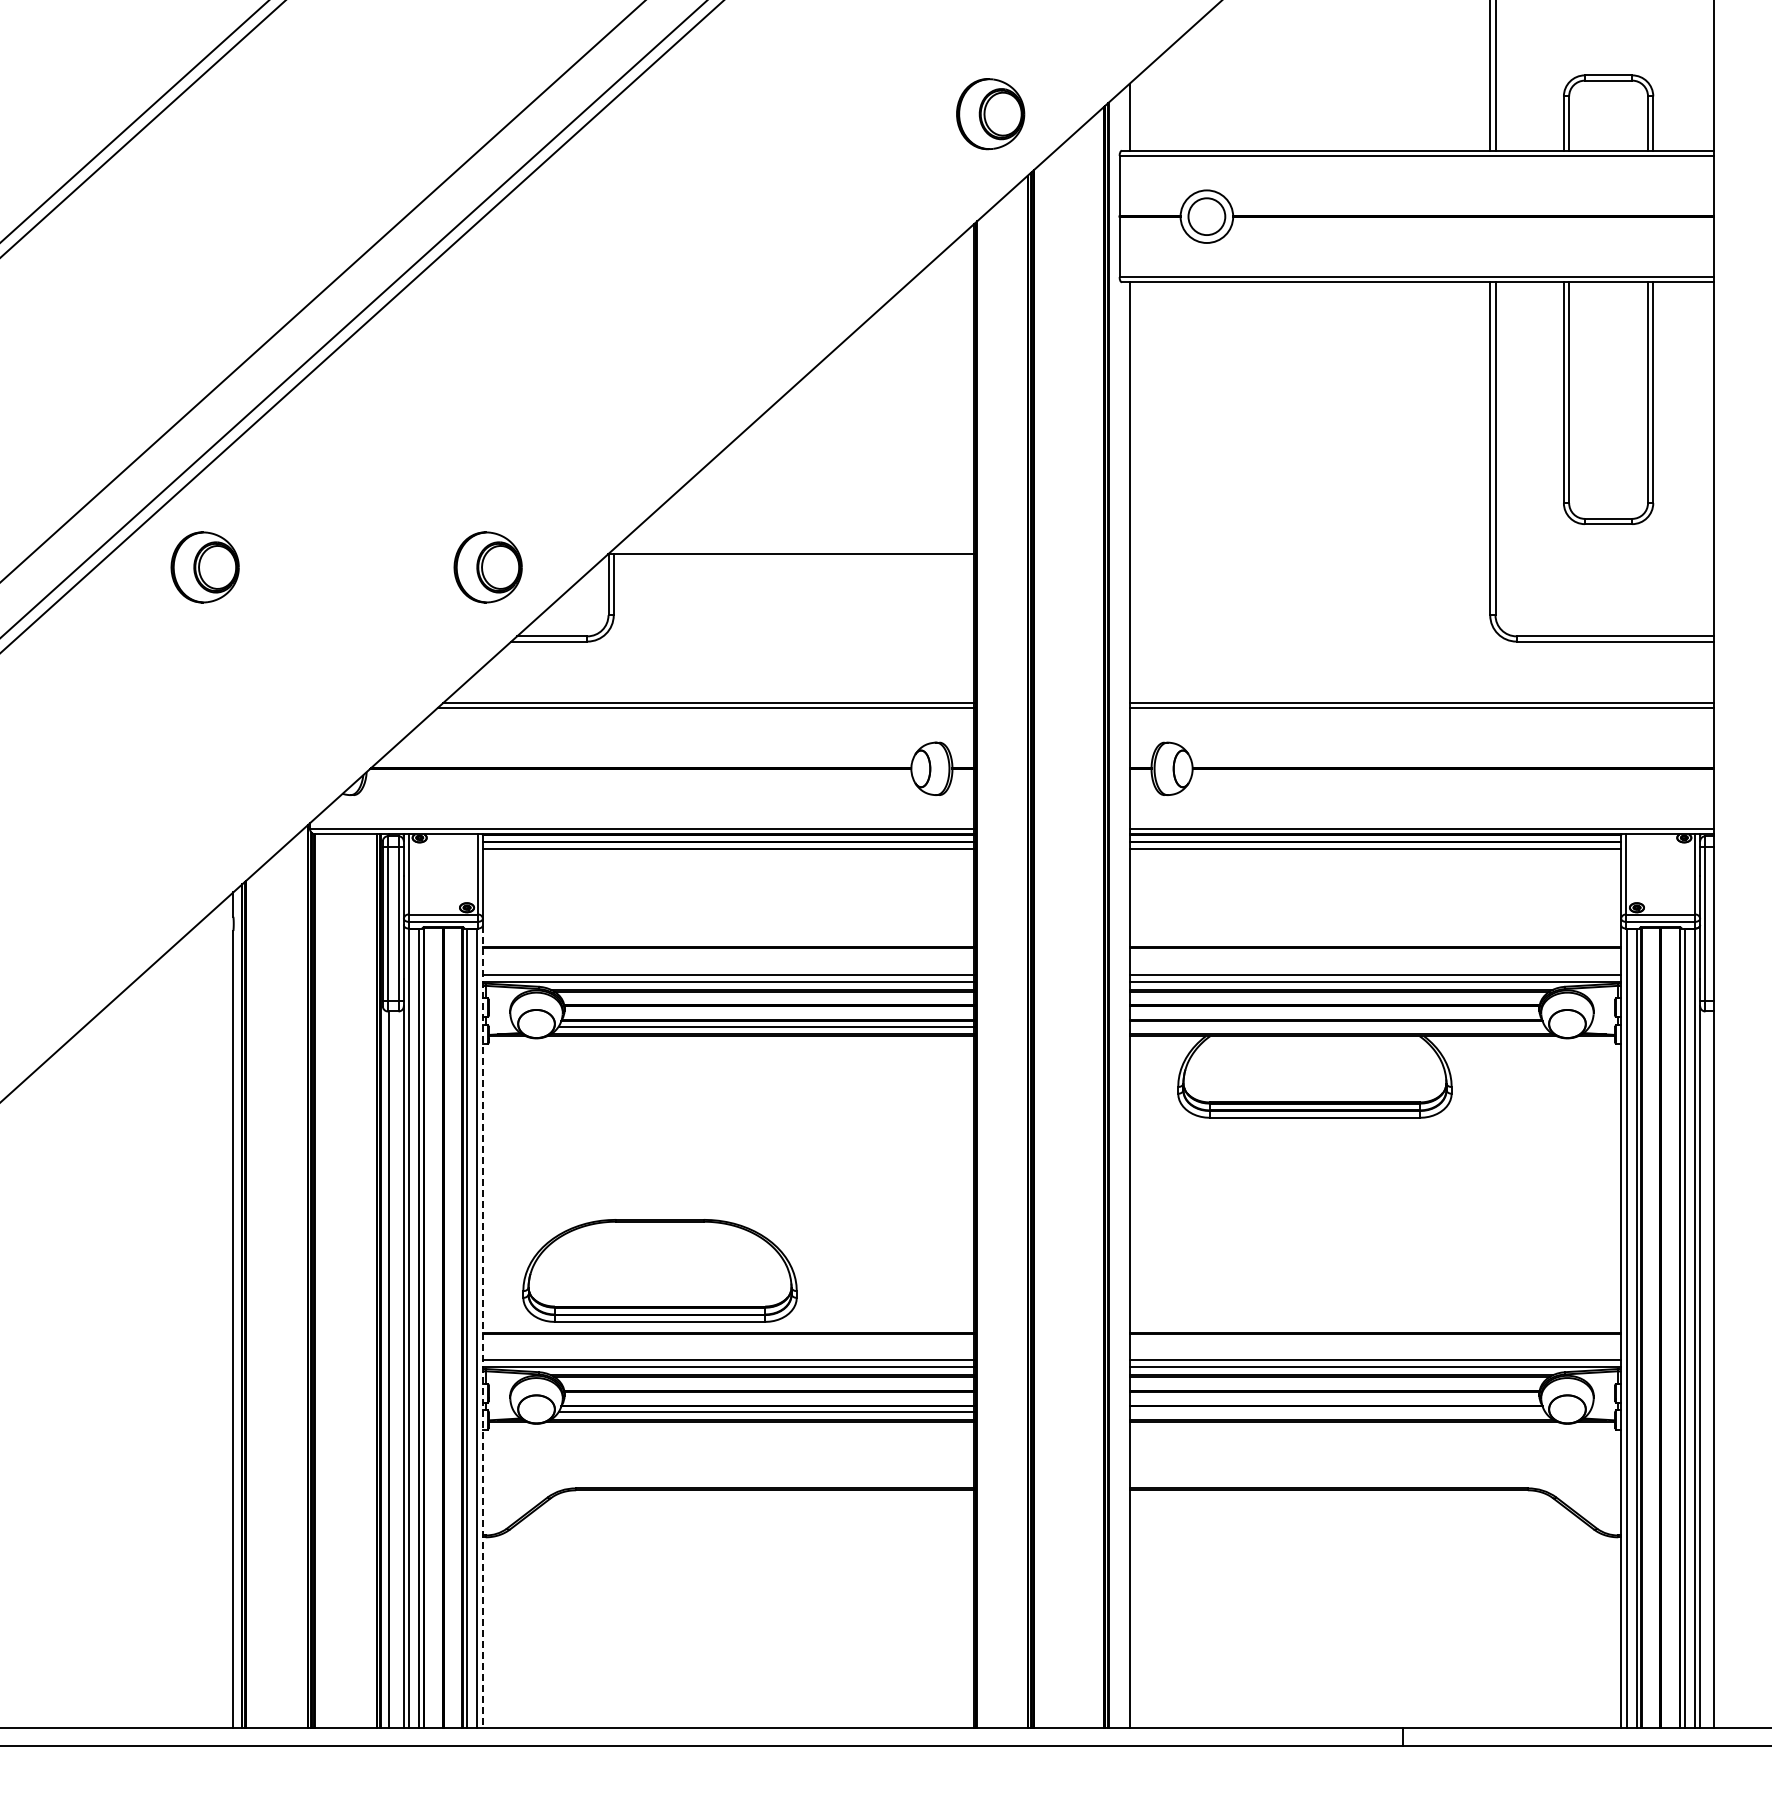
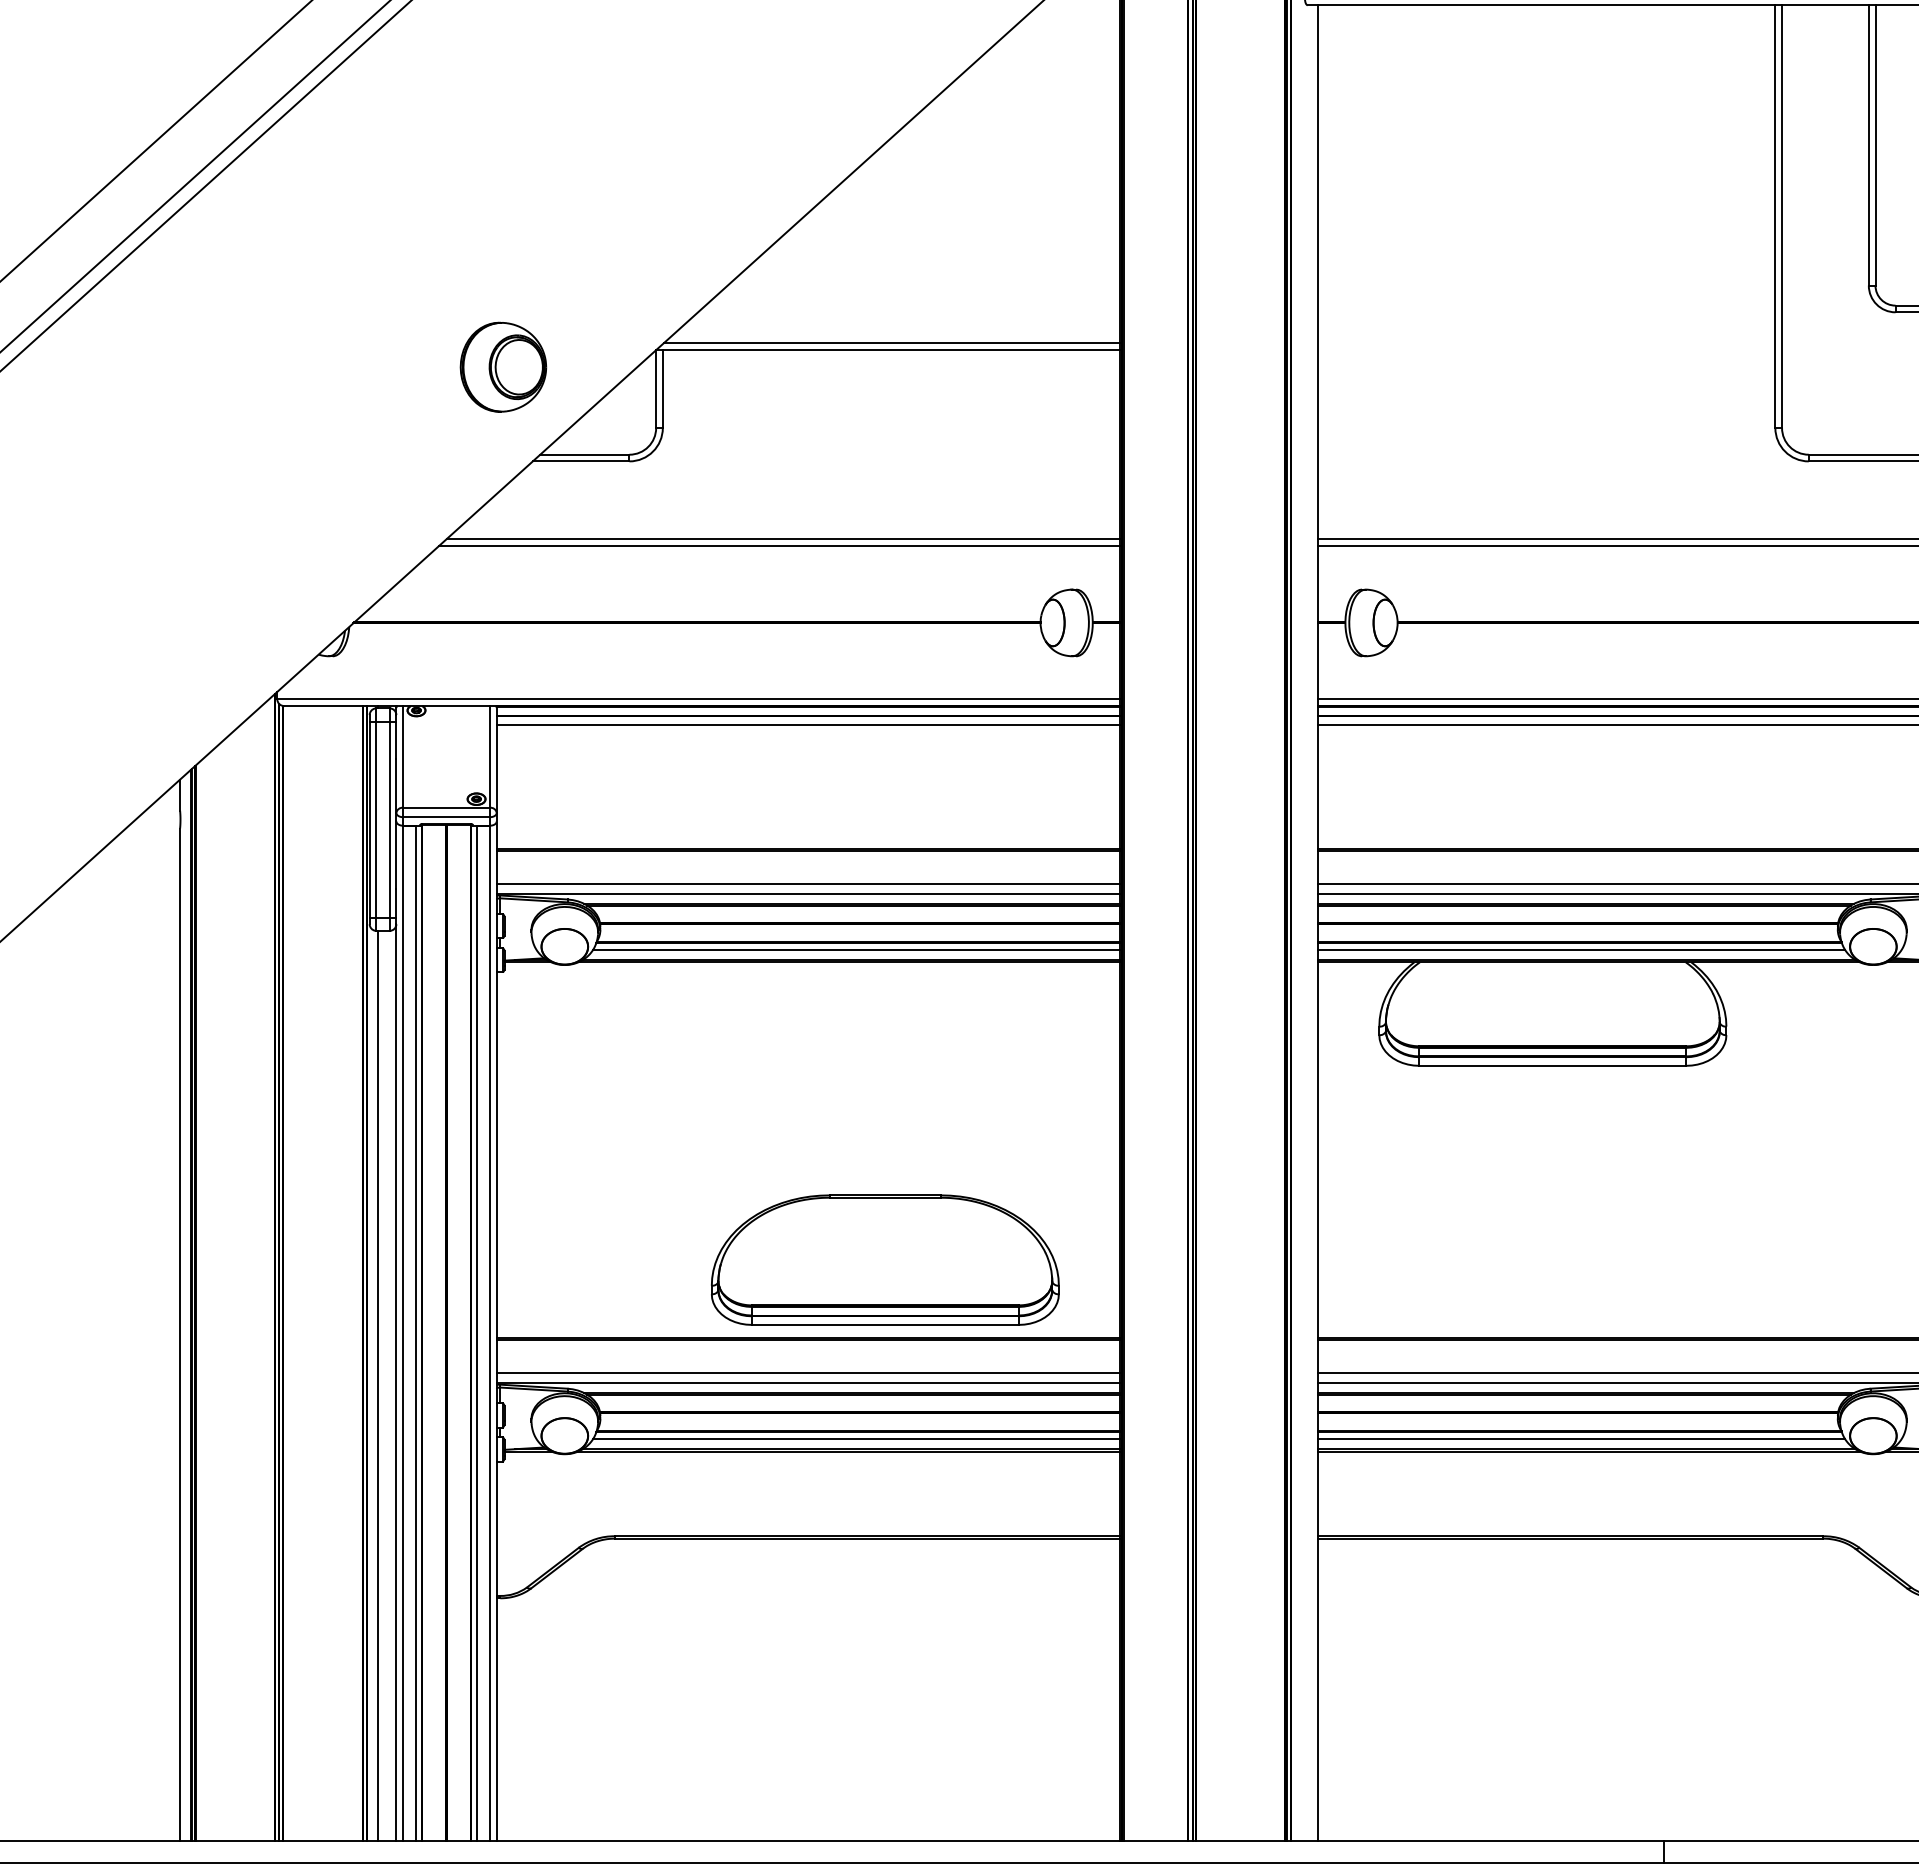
line: (793, 548) -> (890, 343), added
part: (204, 567) -> (143, 367), removed
line: (1337, 1026) -> (1581, 949), added
part: (659, 1270) -> (884, 1259), moved
line: (482, 1327) -> (496, 1331), dashed -> solid
line: (1337, 1411) -> (1581, 1438), added

